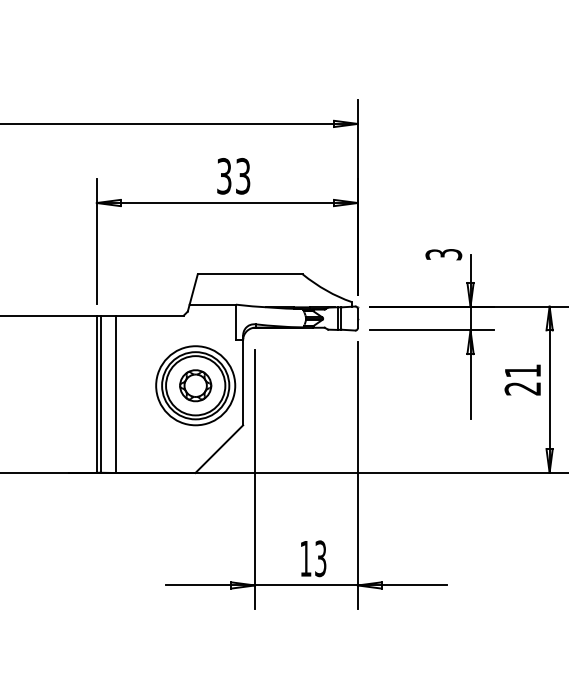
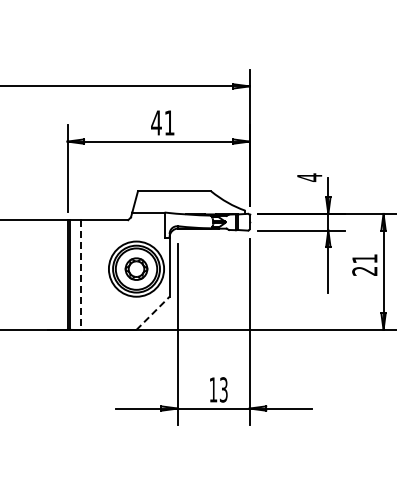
text: (232, 175) -> (162, 122), 33 -> 41
text: (443, 254) -> (309, 177), 3 -> 4
line: (115, 394) -> (80, 275), solid -> dashed
line: (218, 449) -> (152, 313), solid -> dashed

